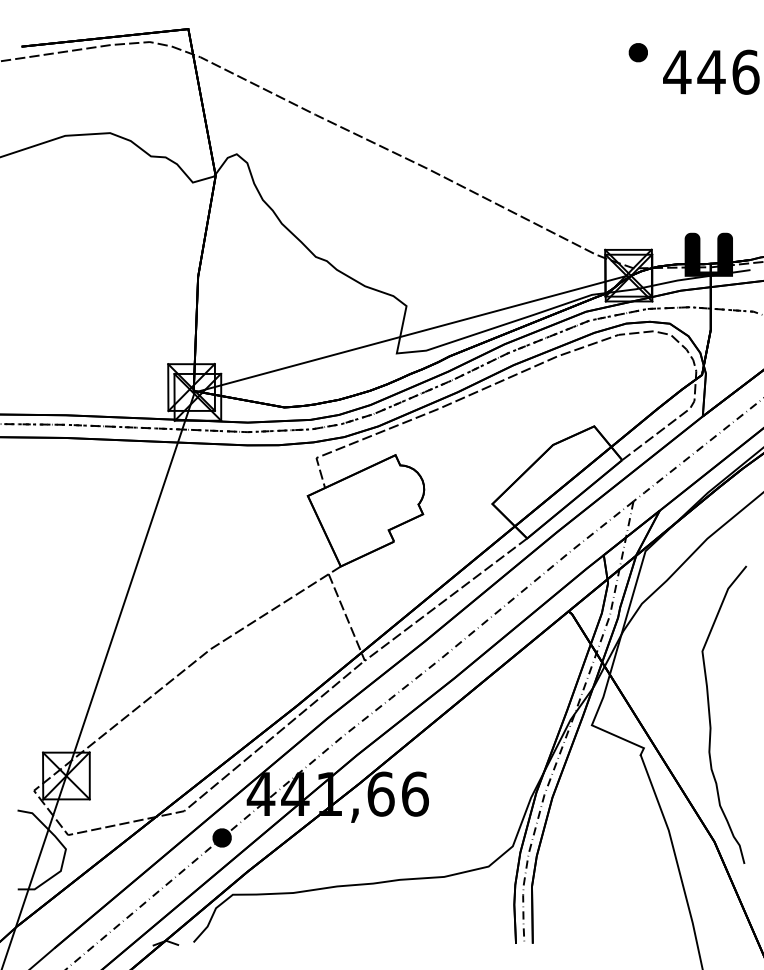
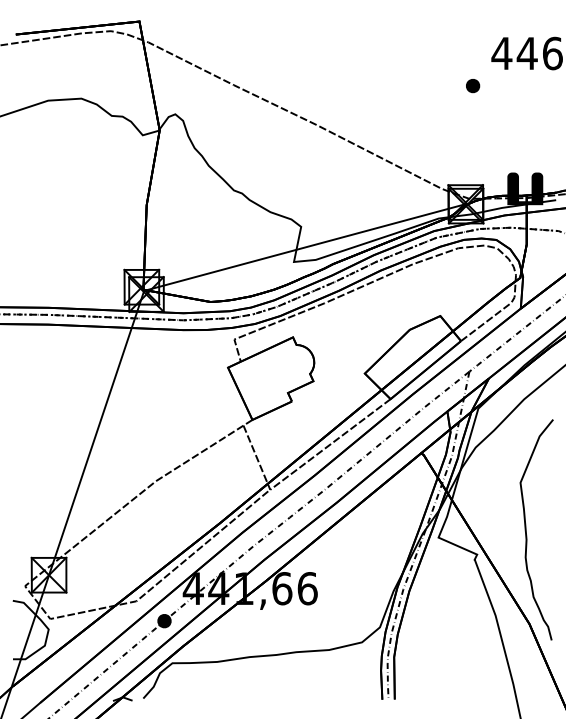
part: (638, 53) -> (473, 86), moved

